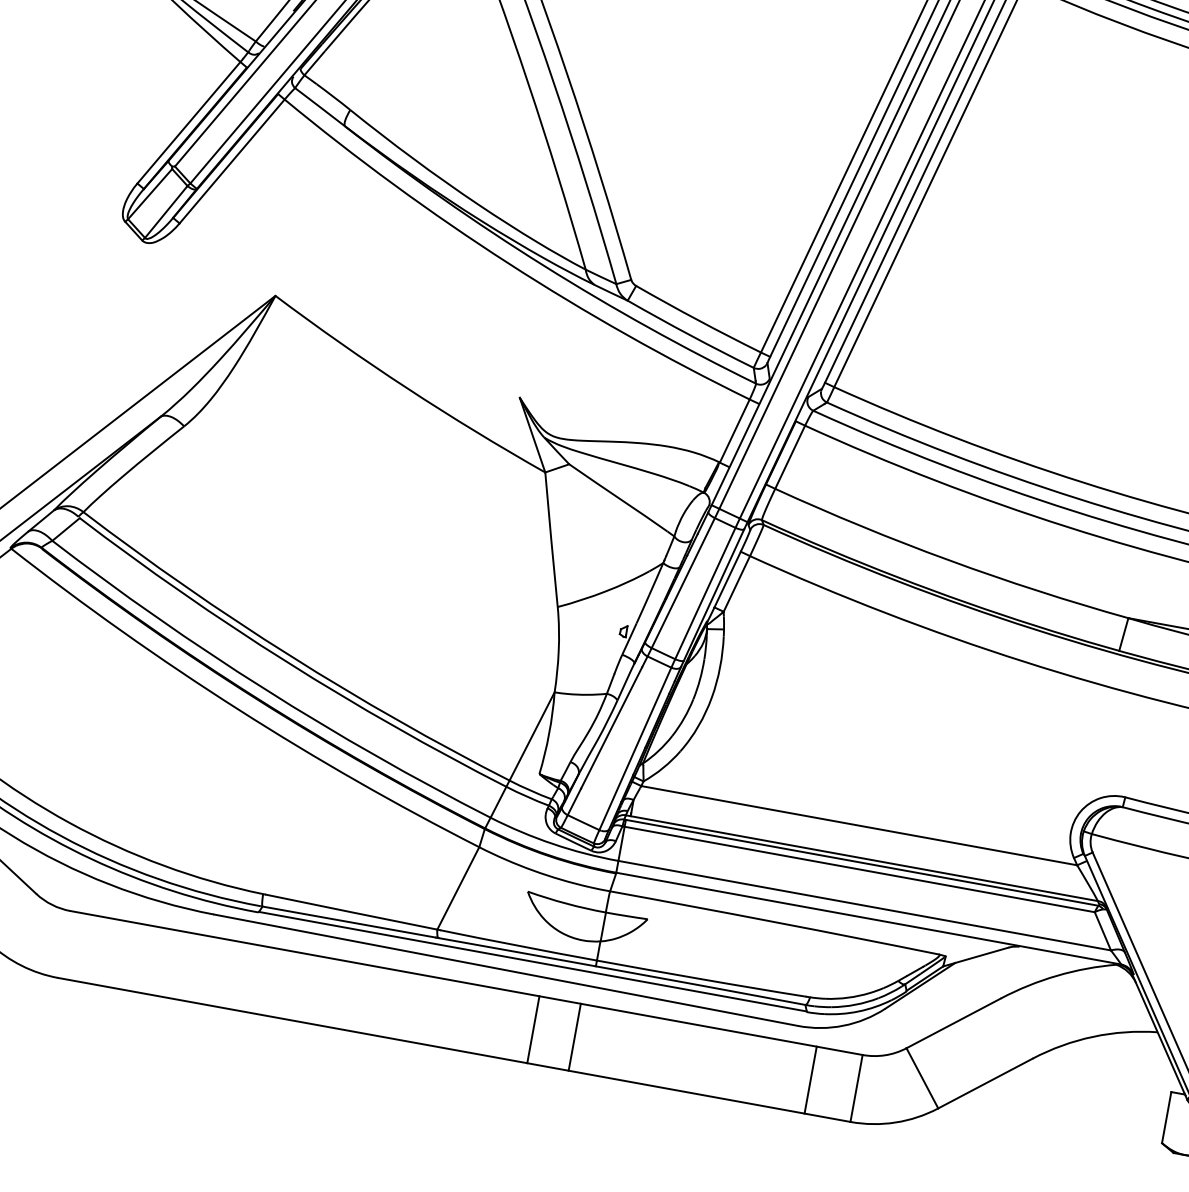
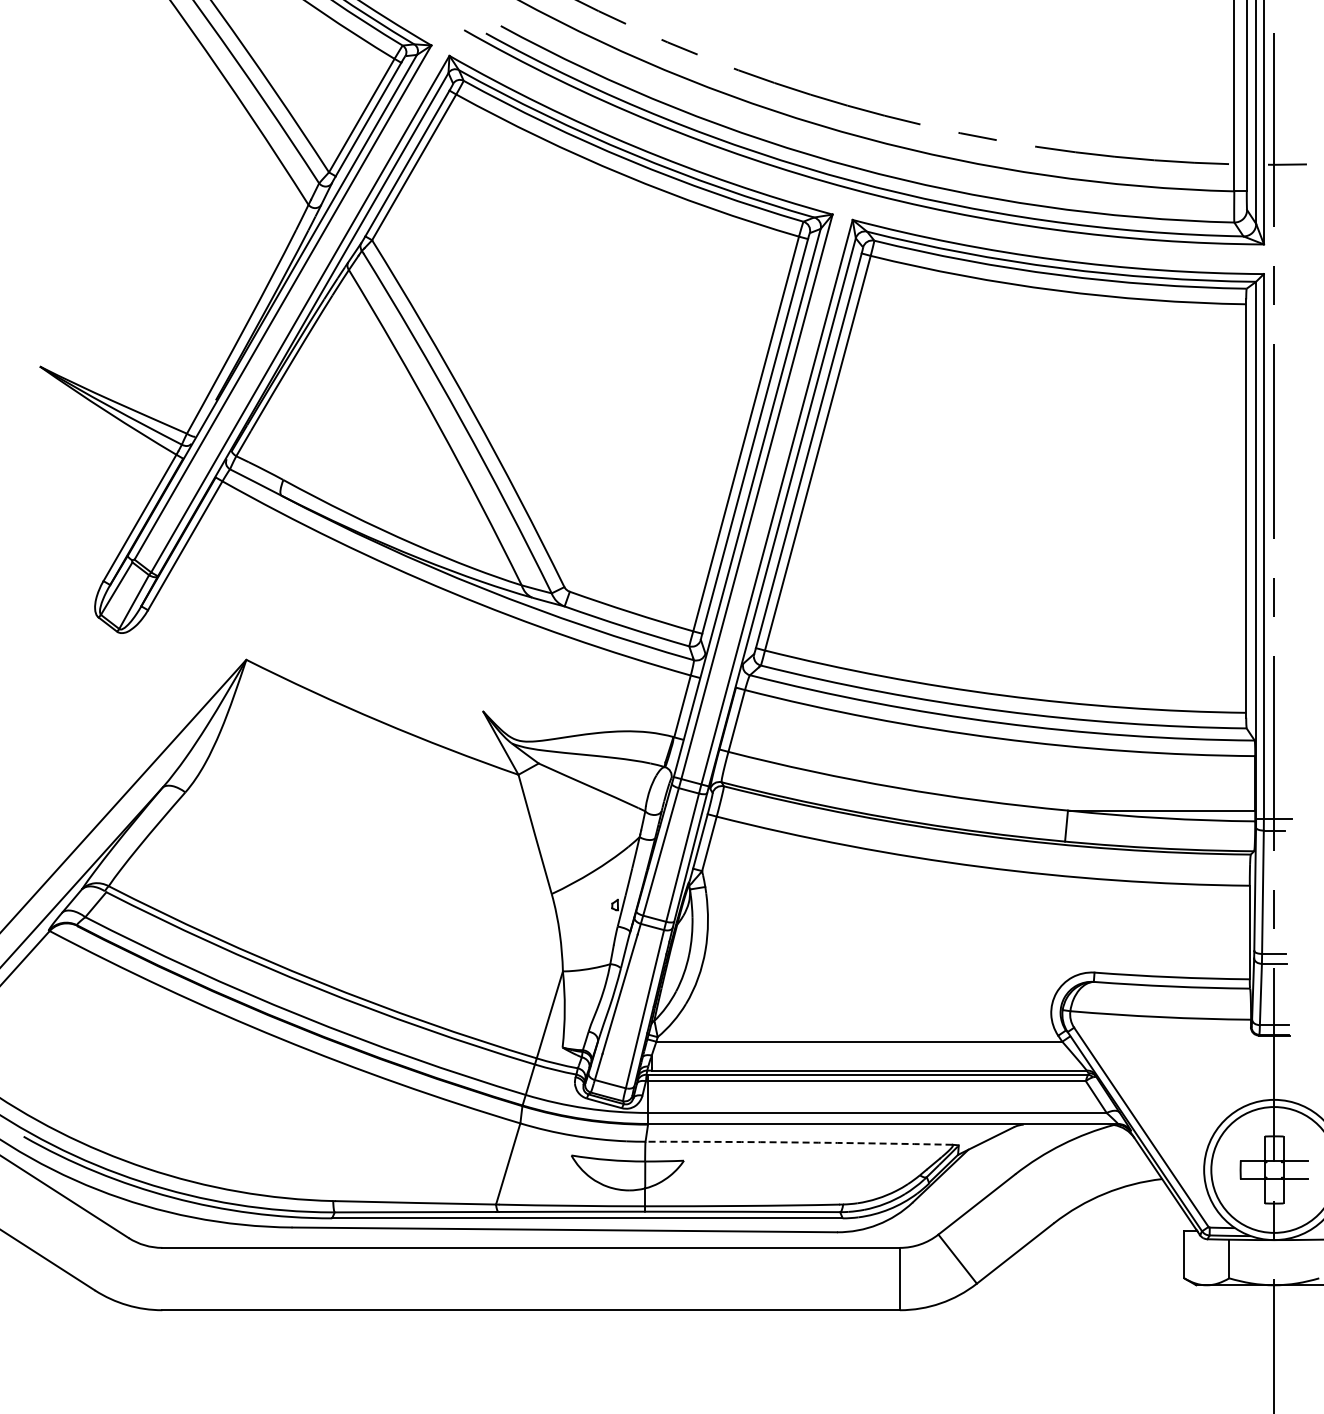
arc: (775, 922) -> (799, 1142), solid -> dashed
line: (533, 1029) -> (599, 1278), removed
line: (574, 1036) -> (637, 1278), removed
line: (811, 1079) -> (857, 1278), removed

